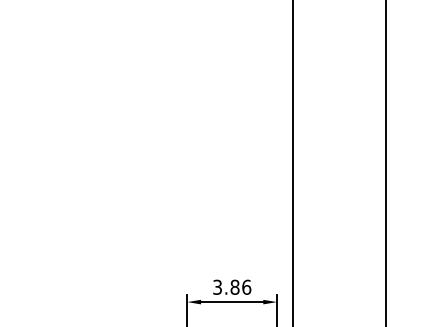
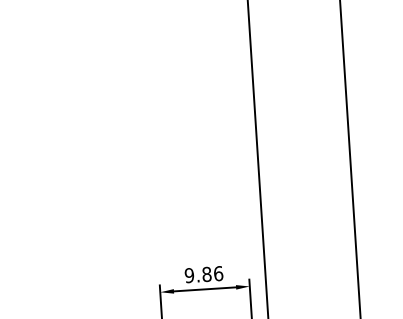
text: (217, 286) -> (189, 274), 3.86 -> 9.86

